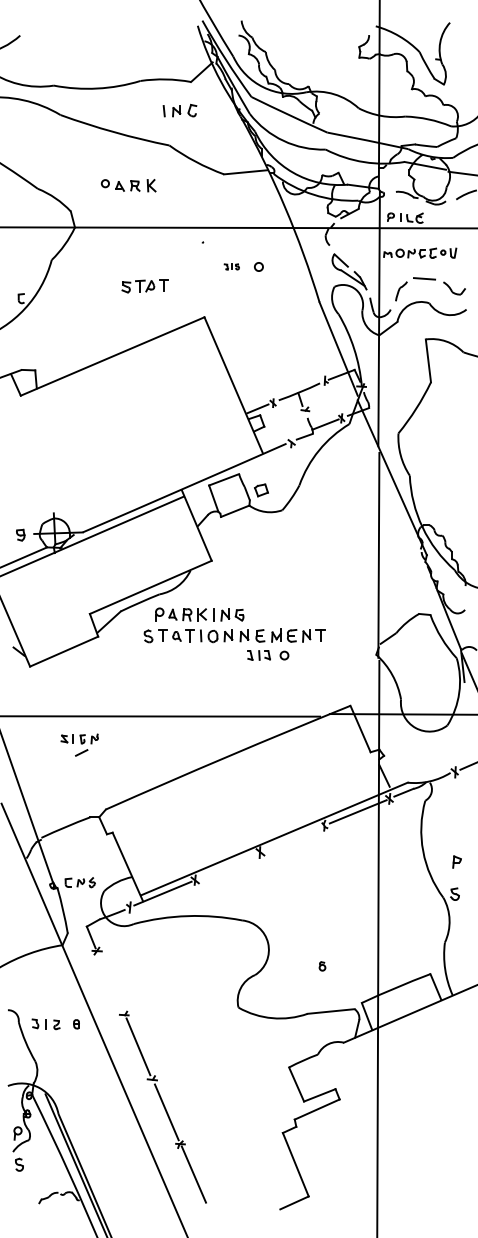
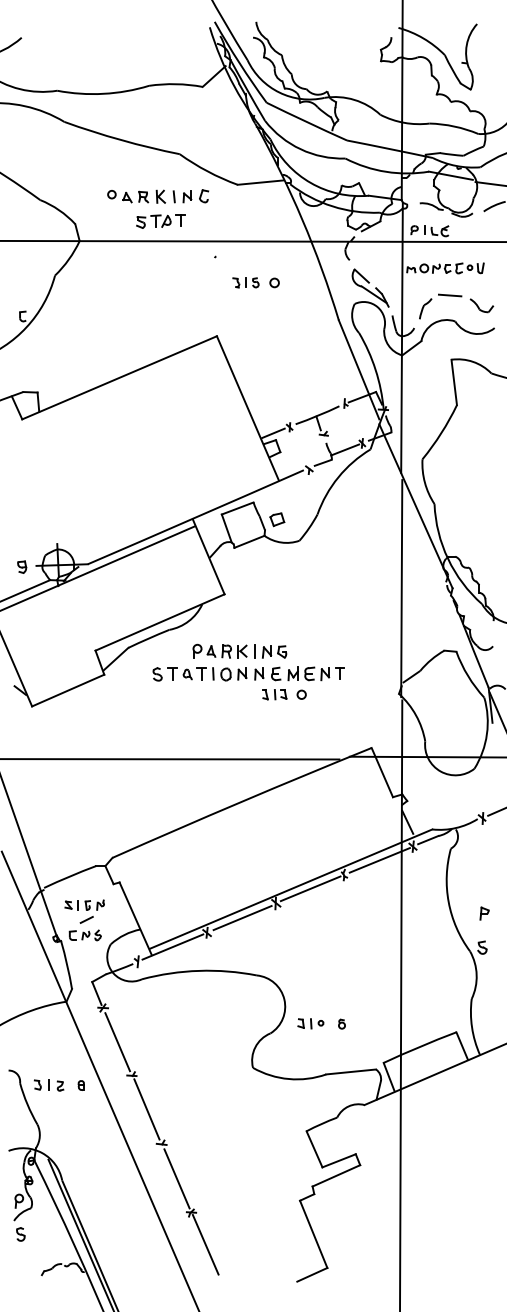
part: (179, 110) -> (190, 196), moved
part: (231, 266) -> (245, 282), size x1.67
part: (144, 286) -> (160, 221), moved
part: (199, 613) -> (239, 650), moved
part: (79, 744) -> (84, 911), moved
line: (292, 838) -> (310, 888), added
line: (228, 866) -> (242, 918), added
part: (292, 965) -> (310, 1023), added
line: (110, 983) -> (117, 1042), added

